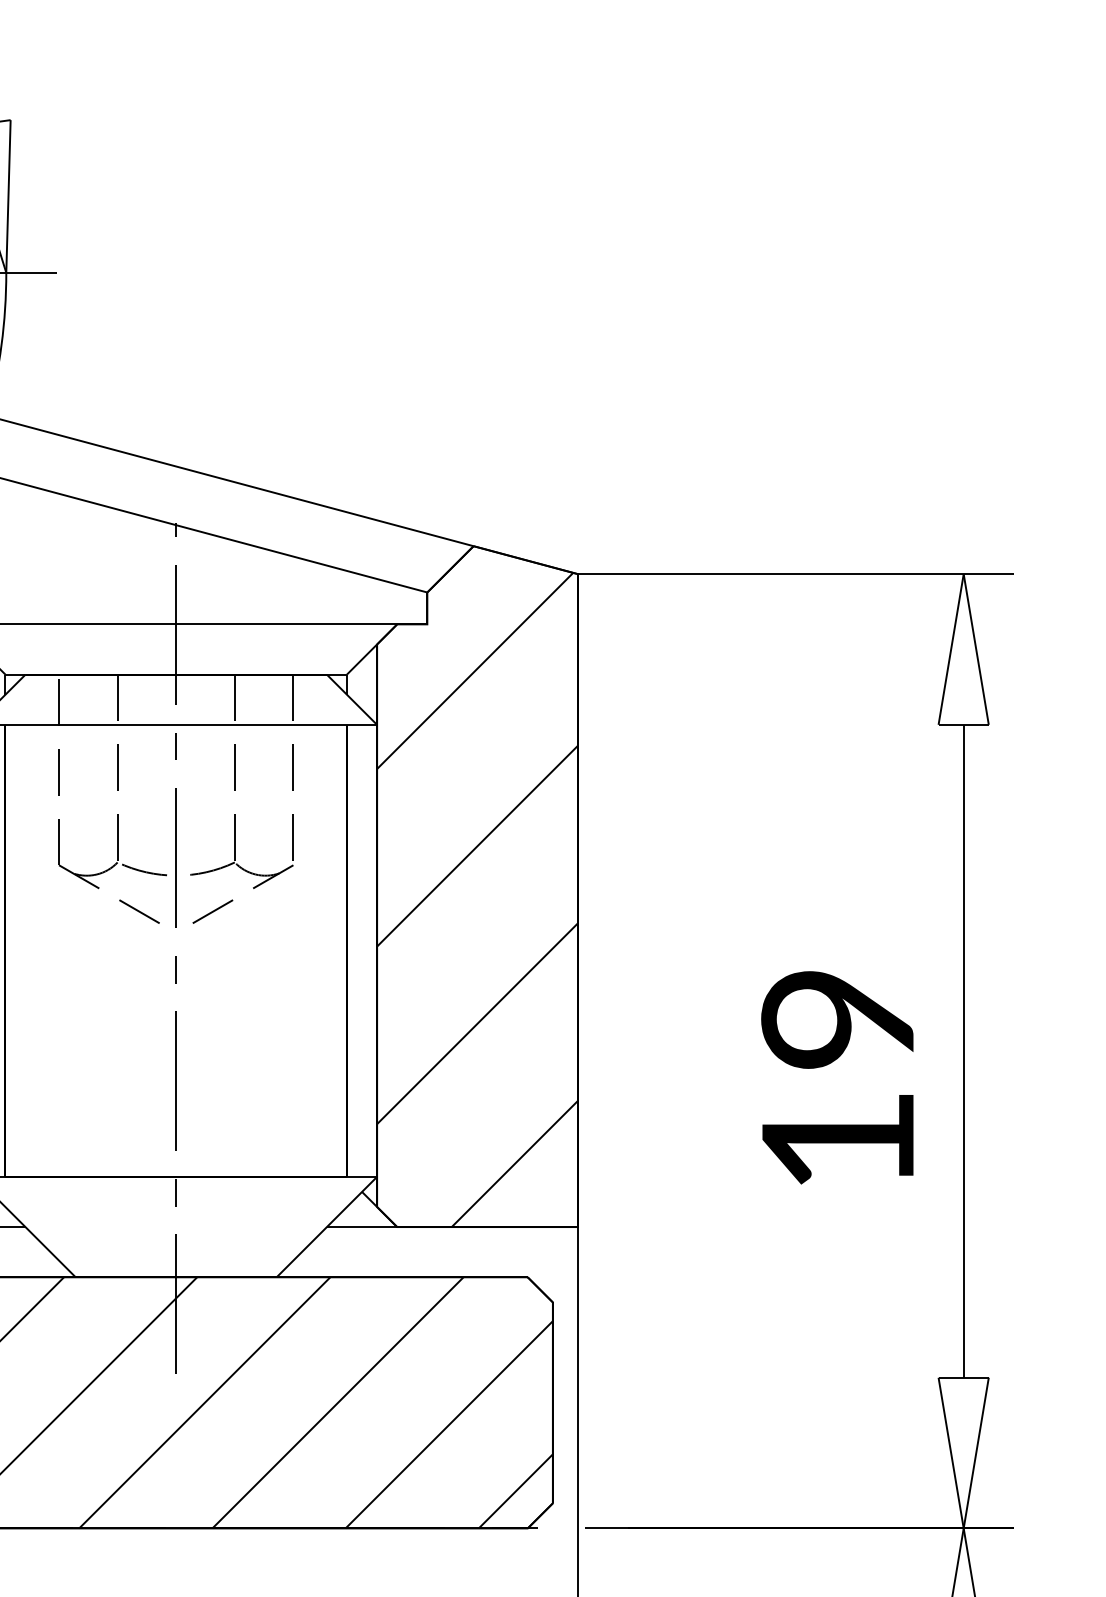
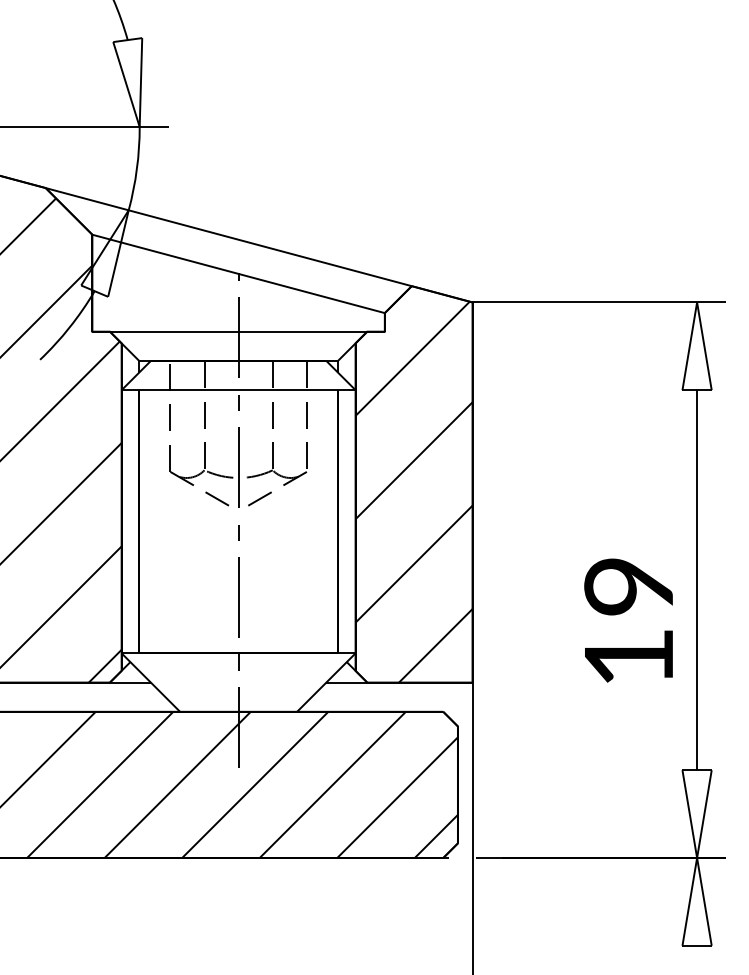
text: (837, 1077) -> (628, 620), moved

